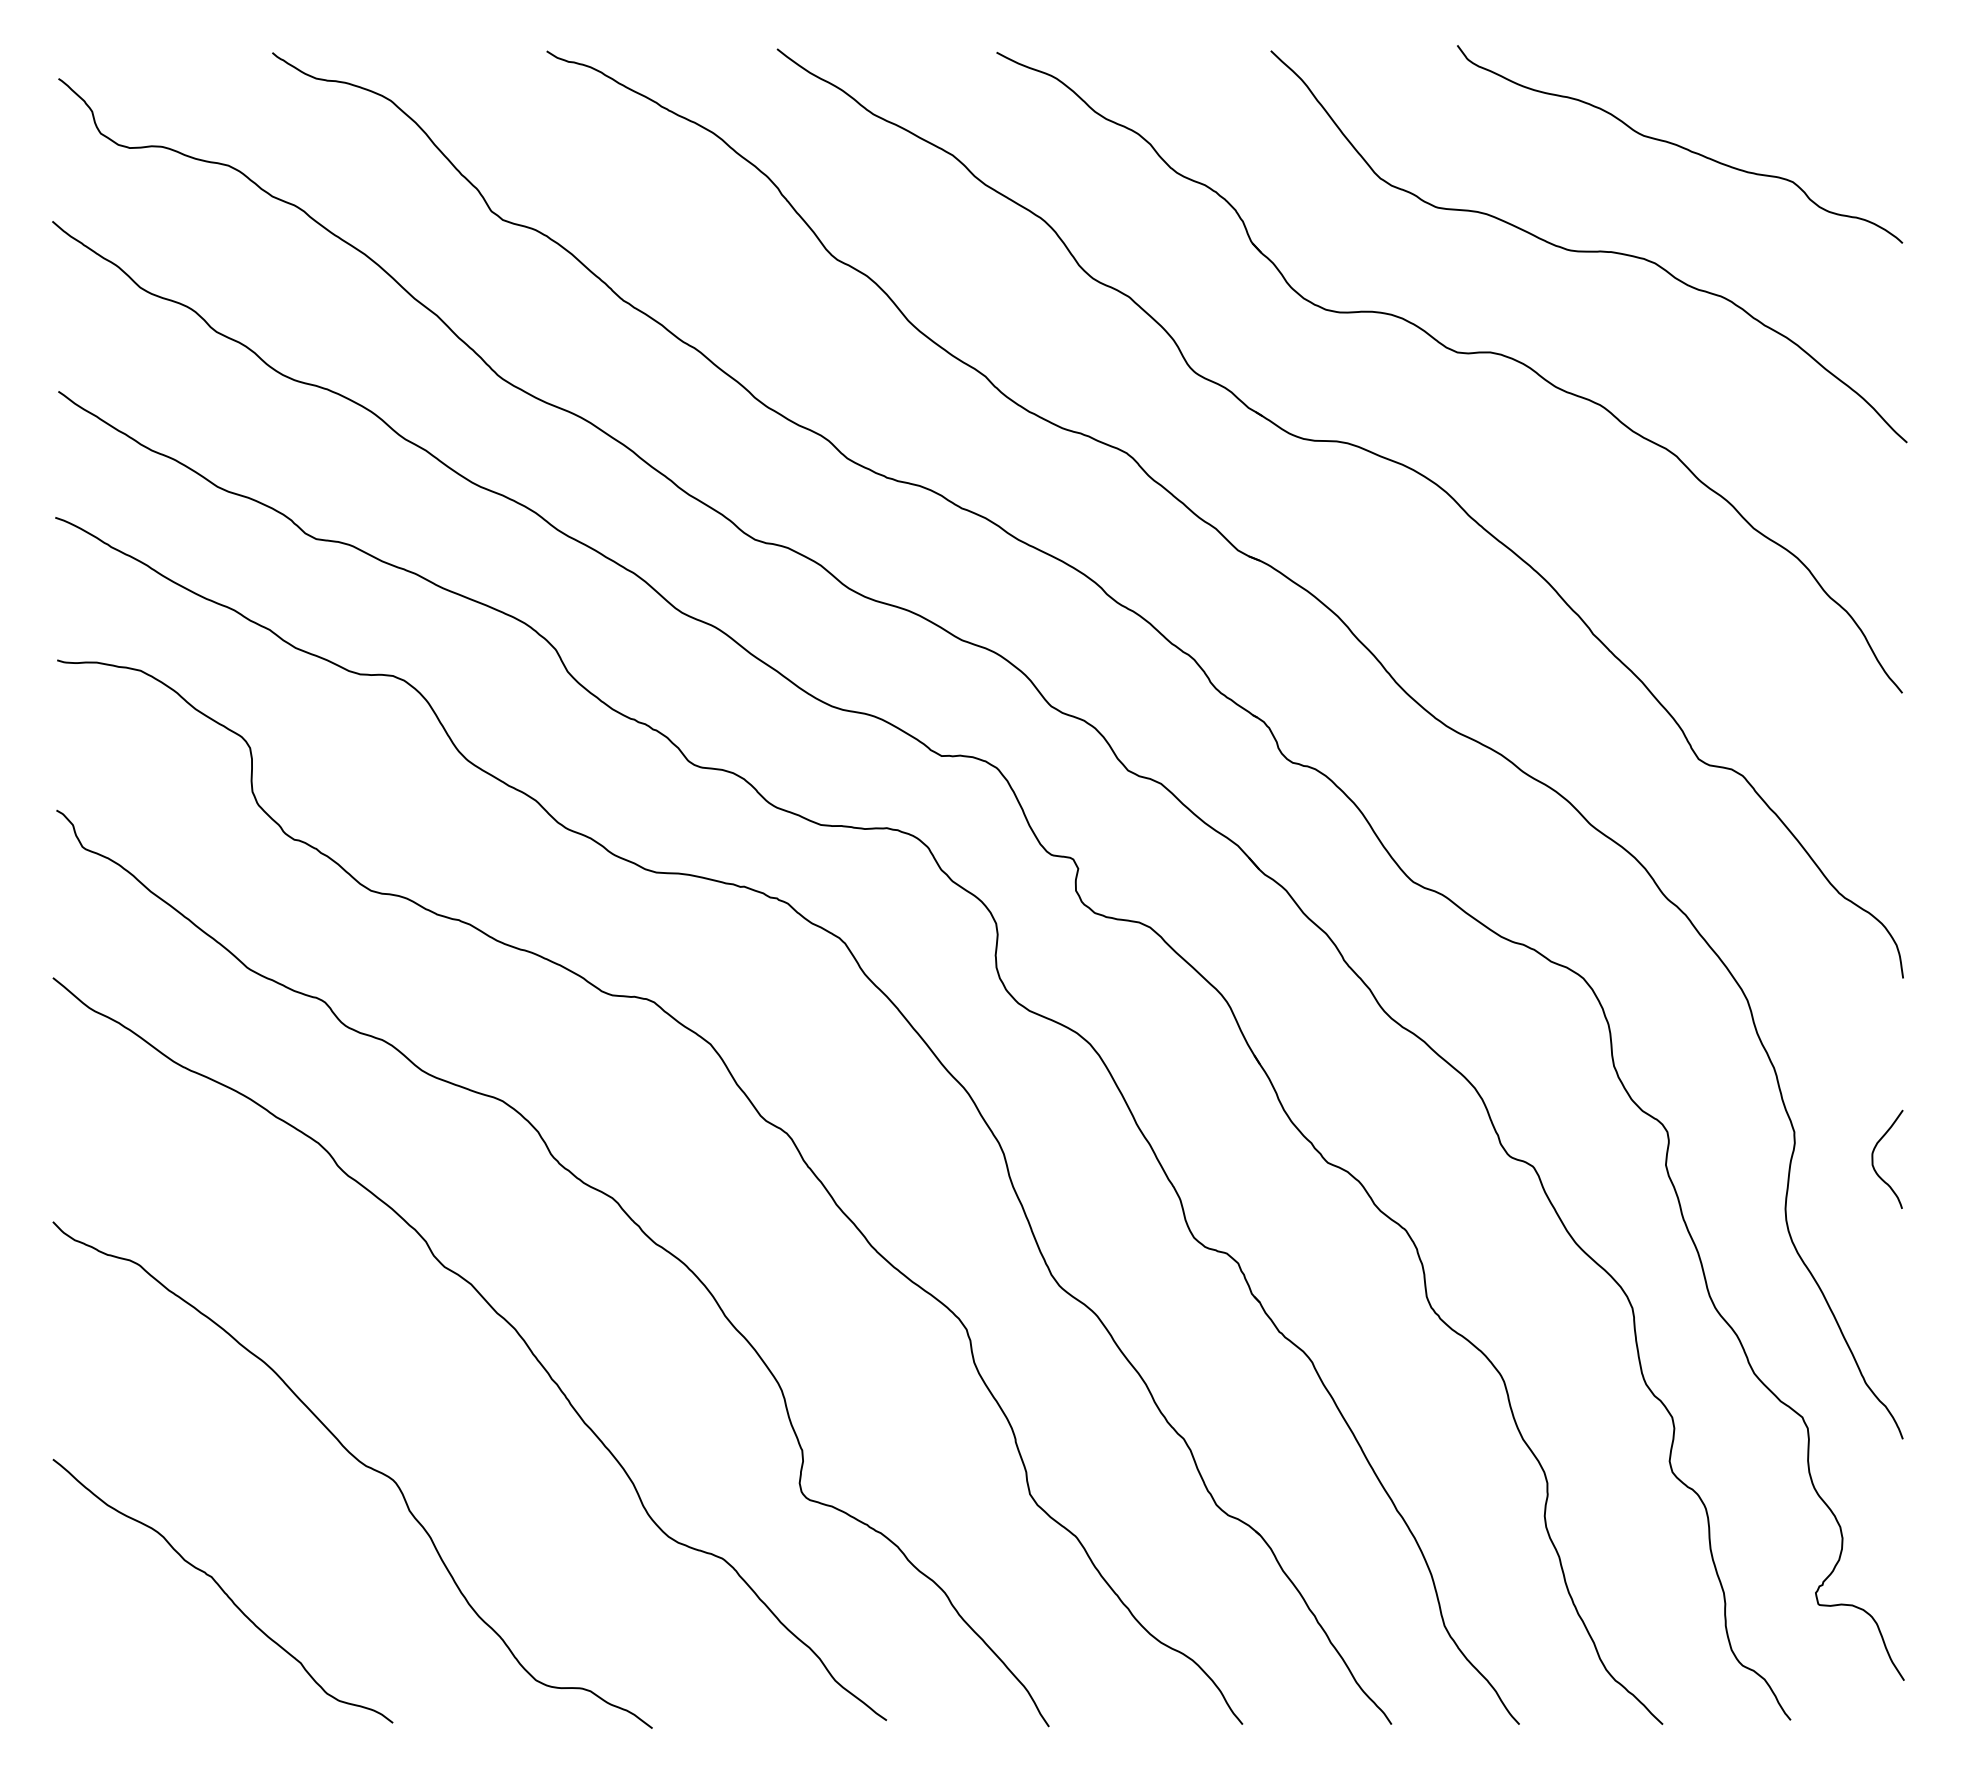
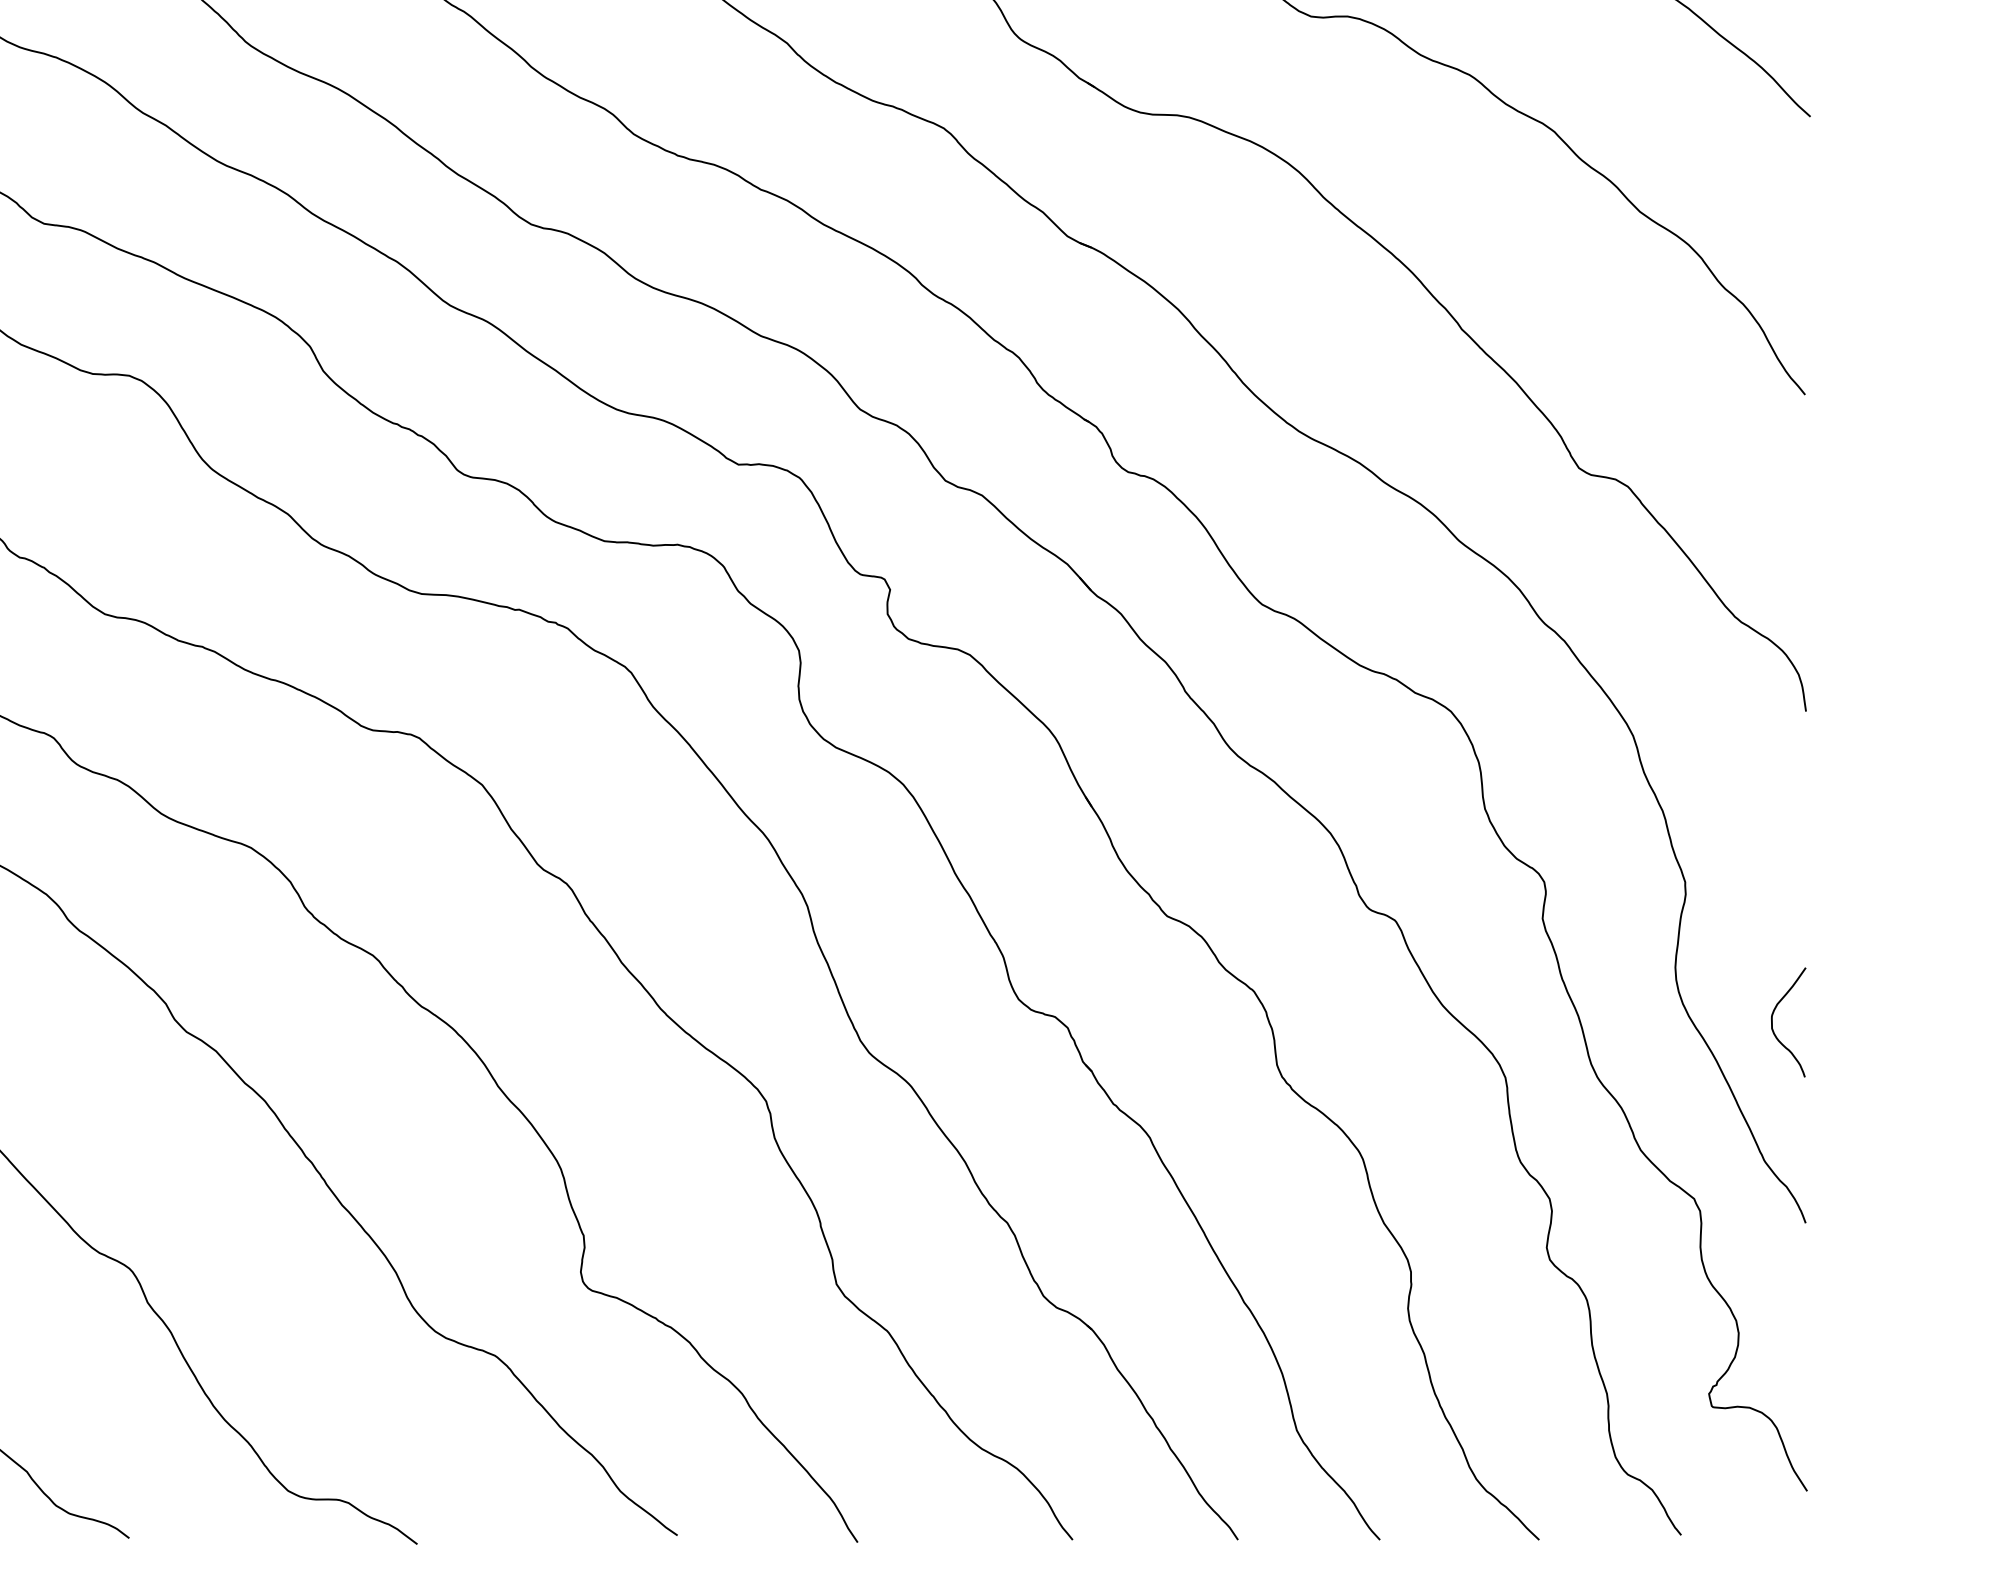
curve: (1873, 1158) -> (1773, 1021), moved

